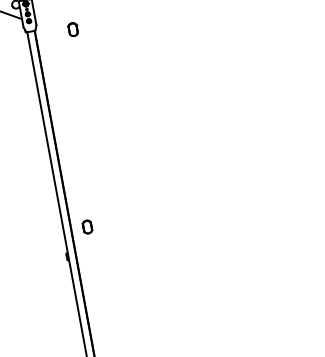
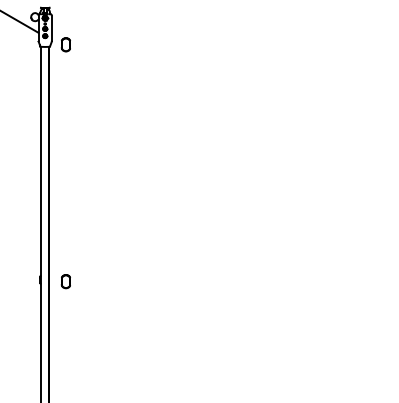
part: (72, 29) -> (65, 44), moved
part: (87, 227) -> (65, 281), moved

